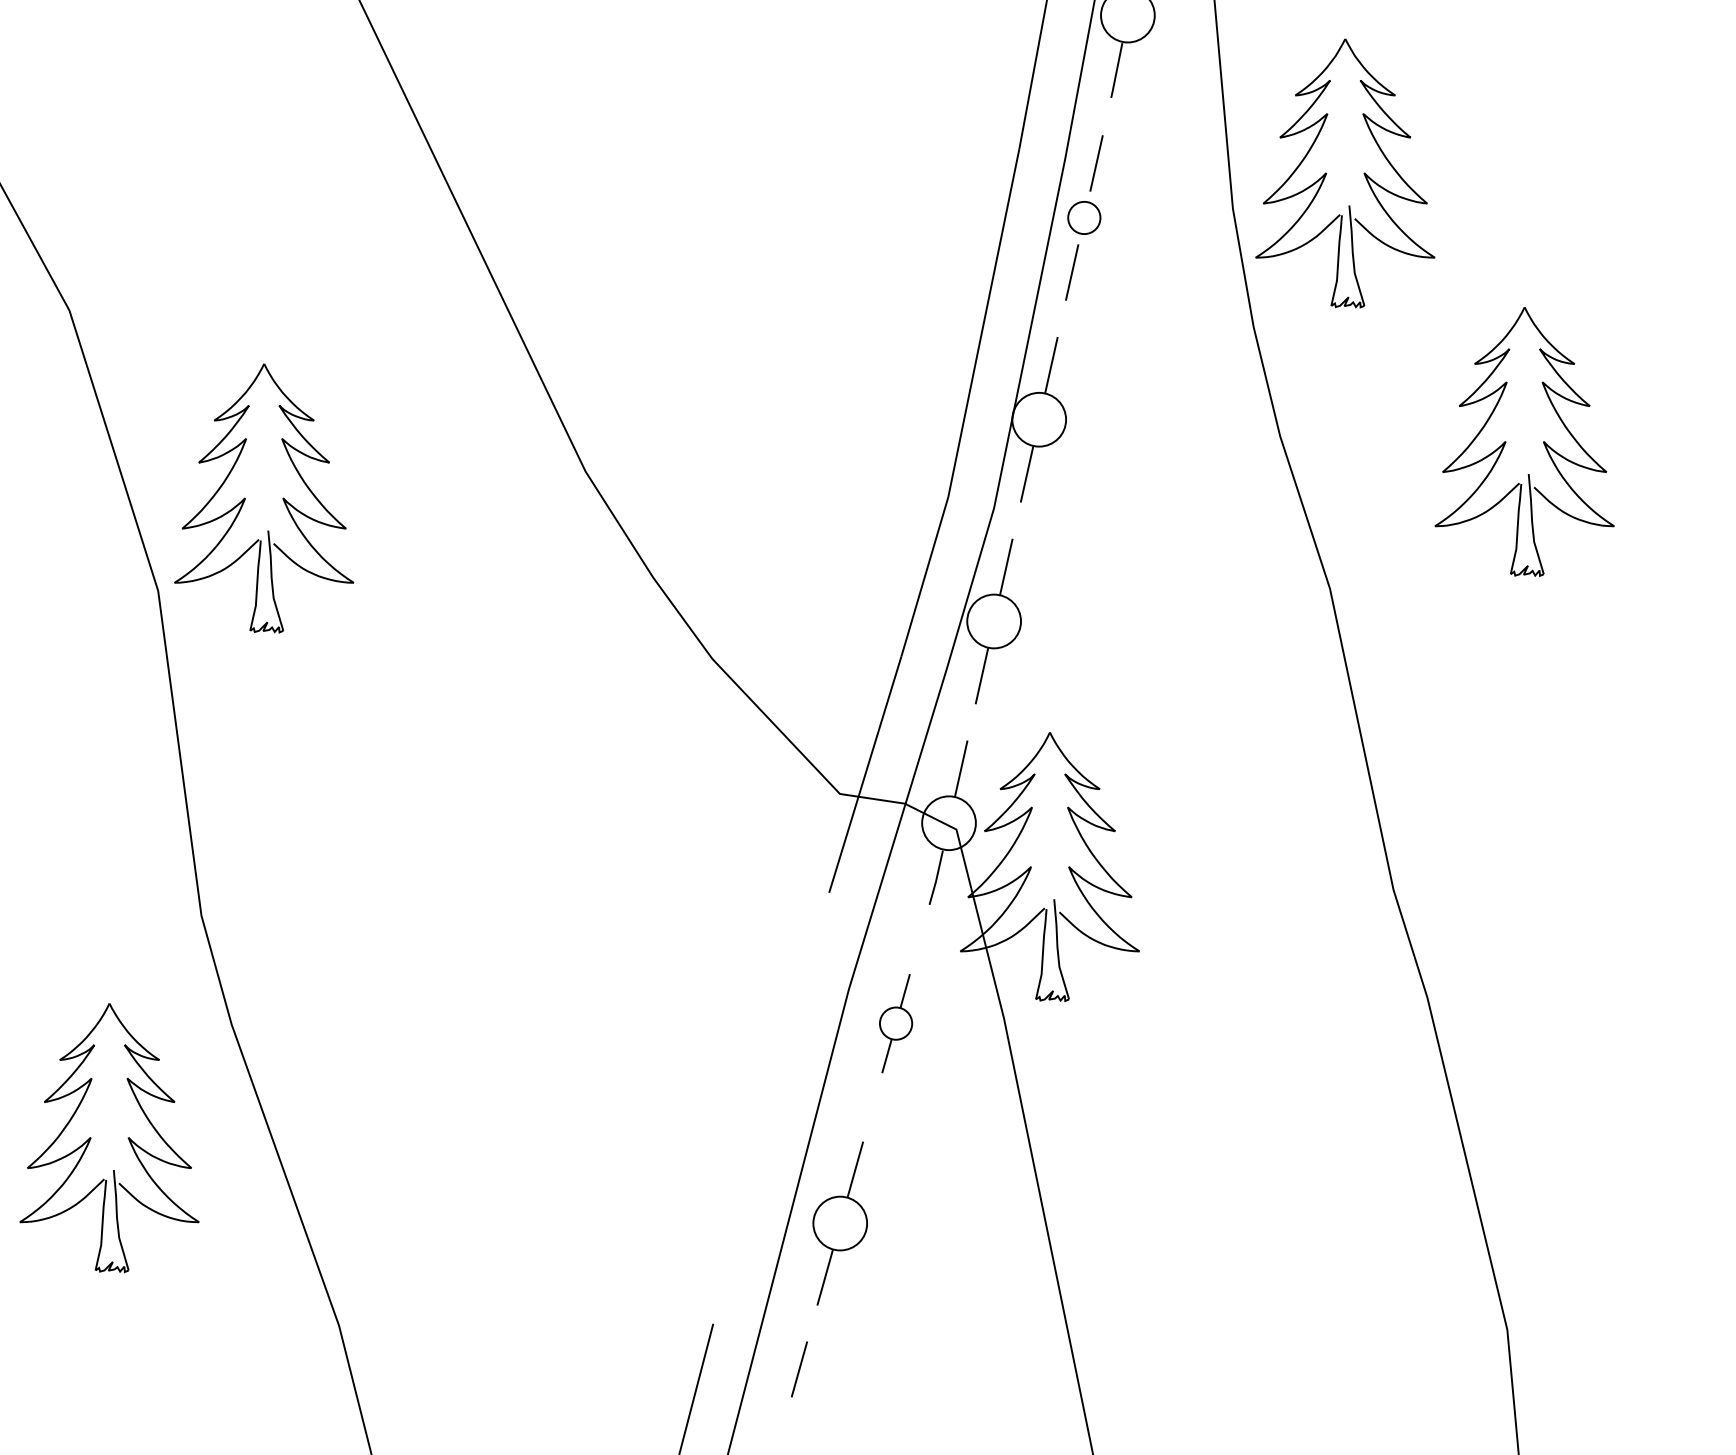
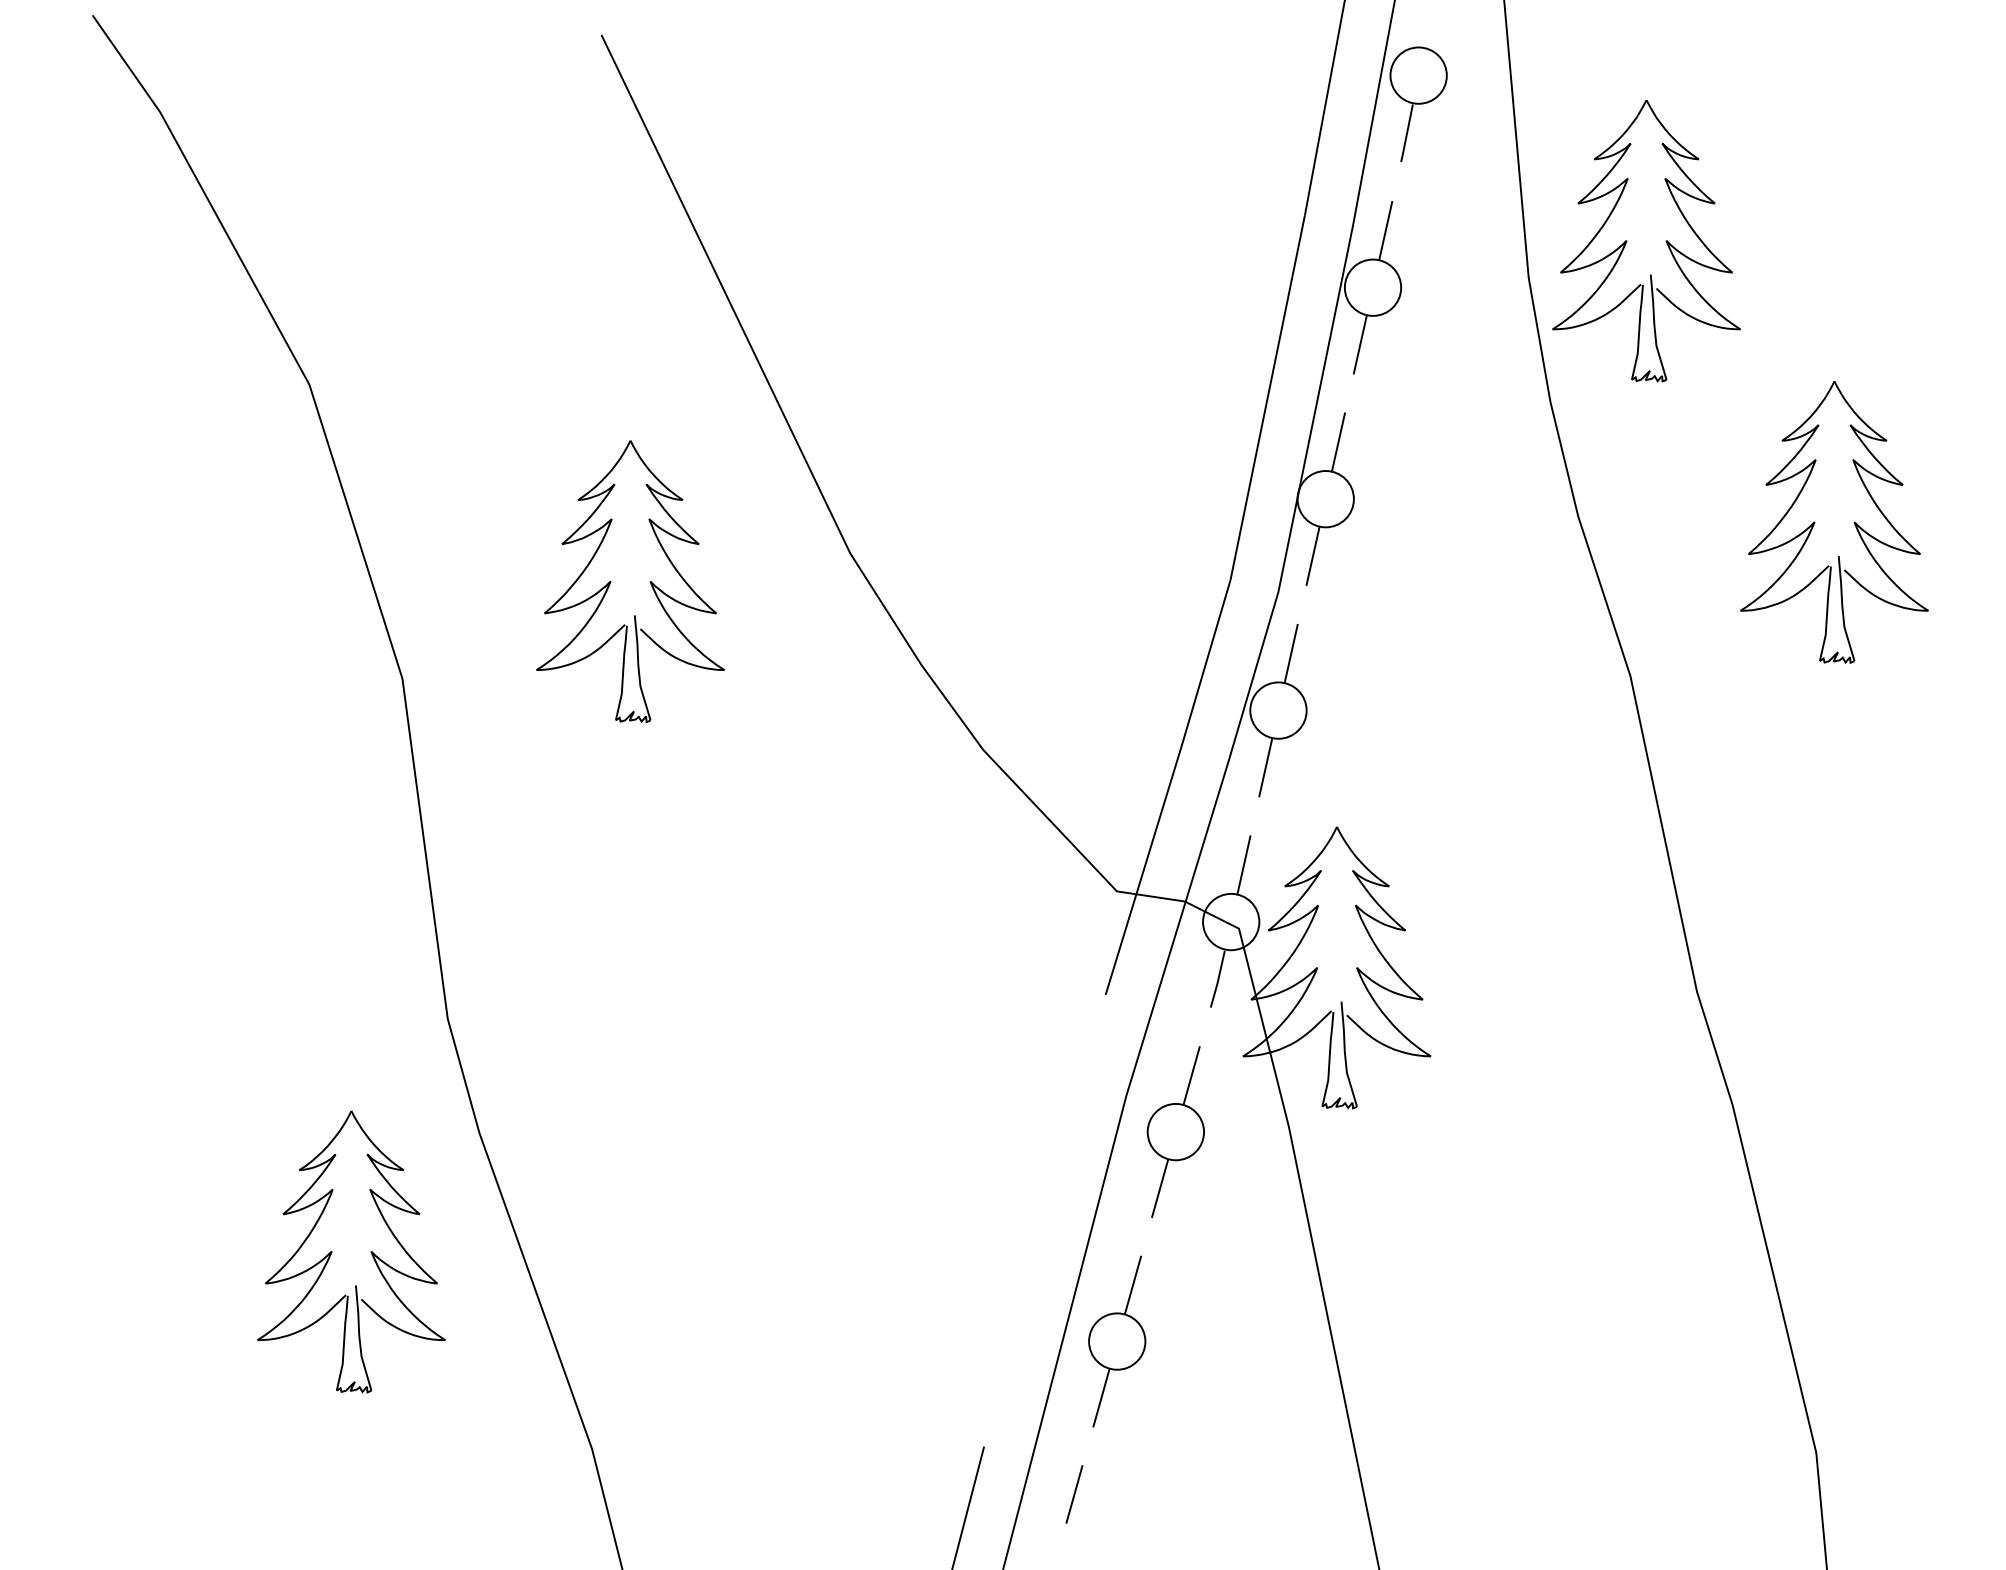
circle: (1083, 217) -> (1372, 287), size x1.67
part: (246, 498) -> (611, 581), moved
part: (895, 1023) -> (1175, 1131), size x1.67

